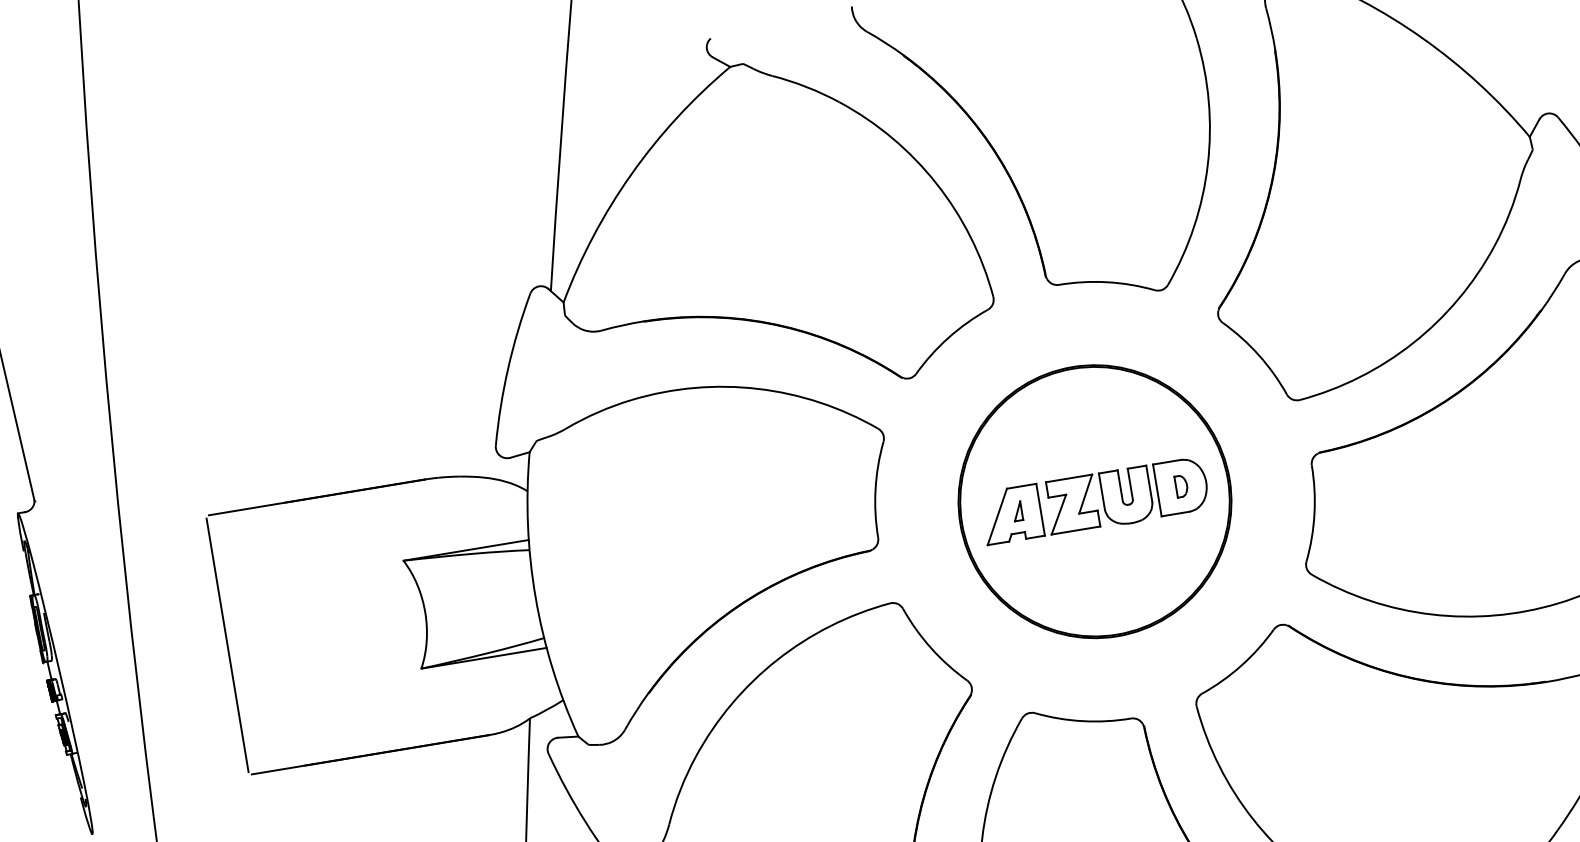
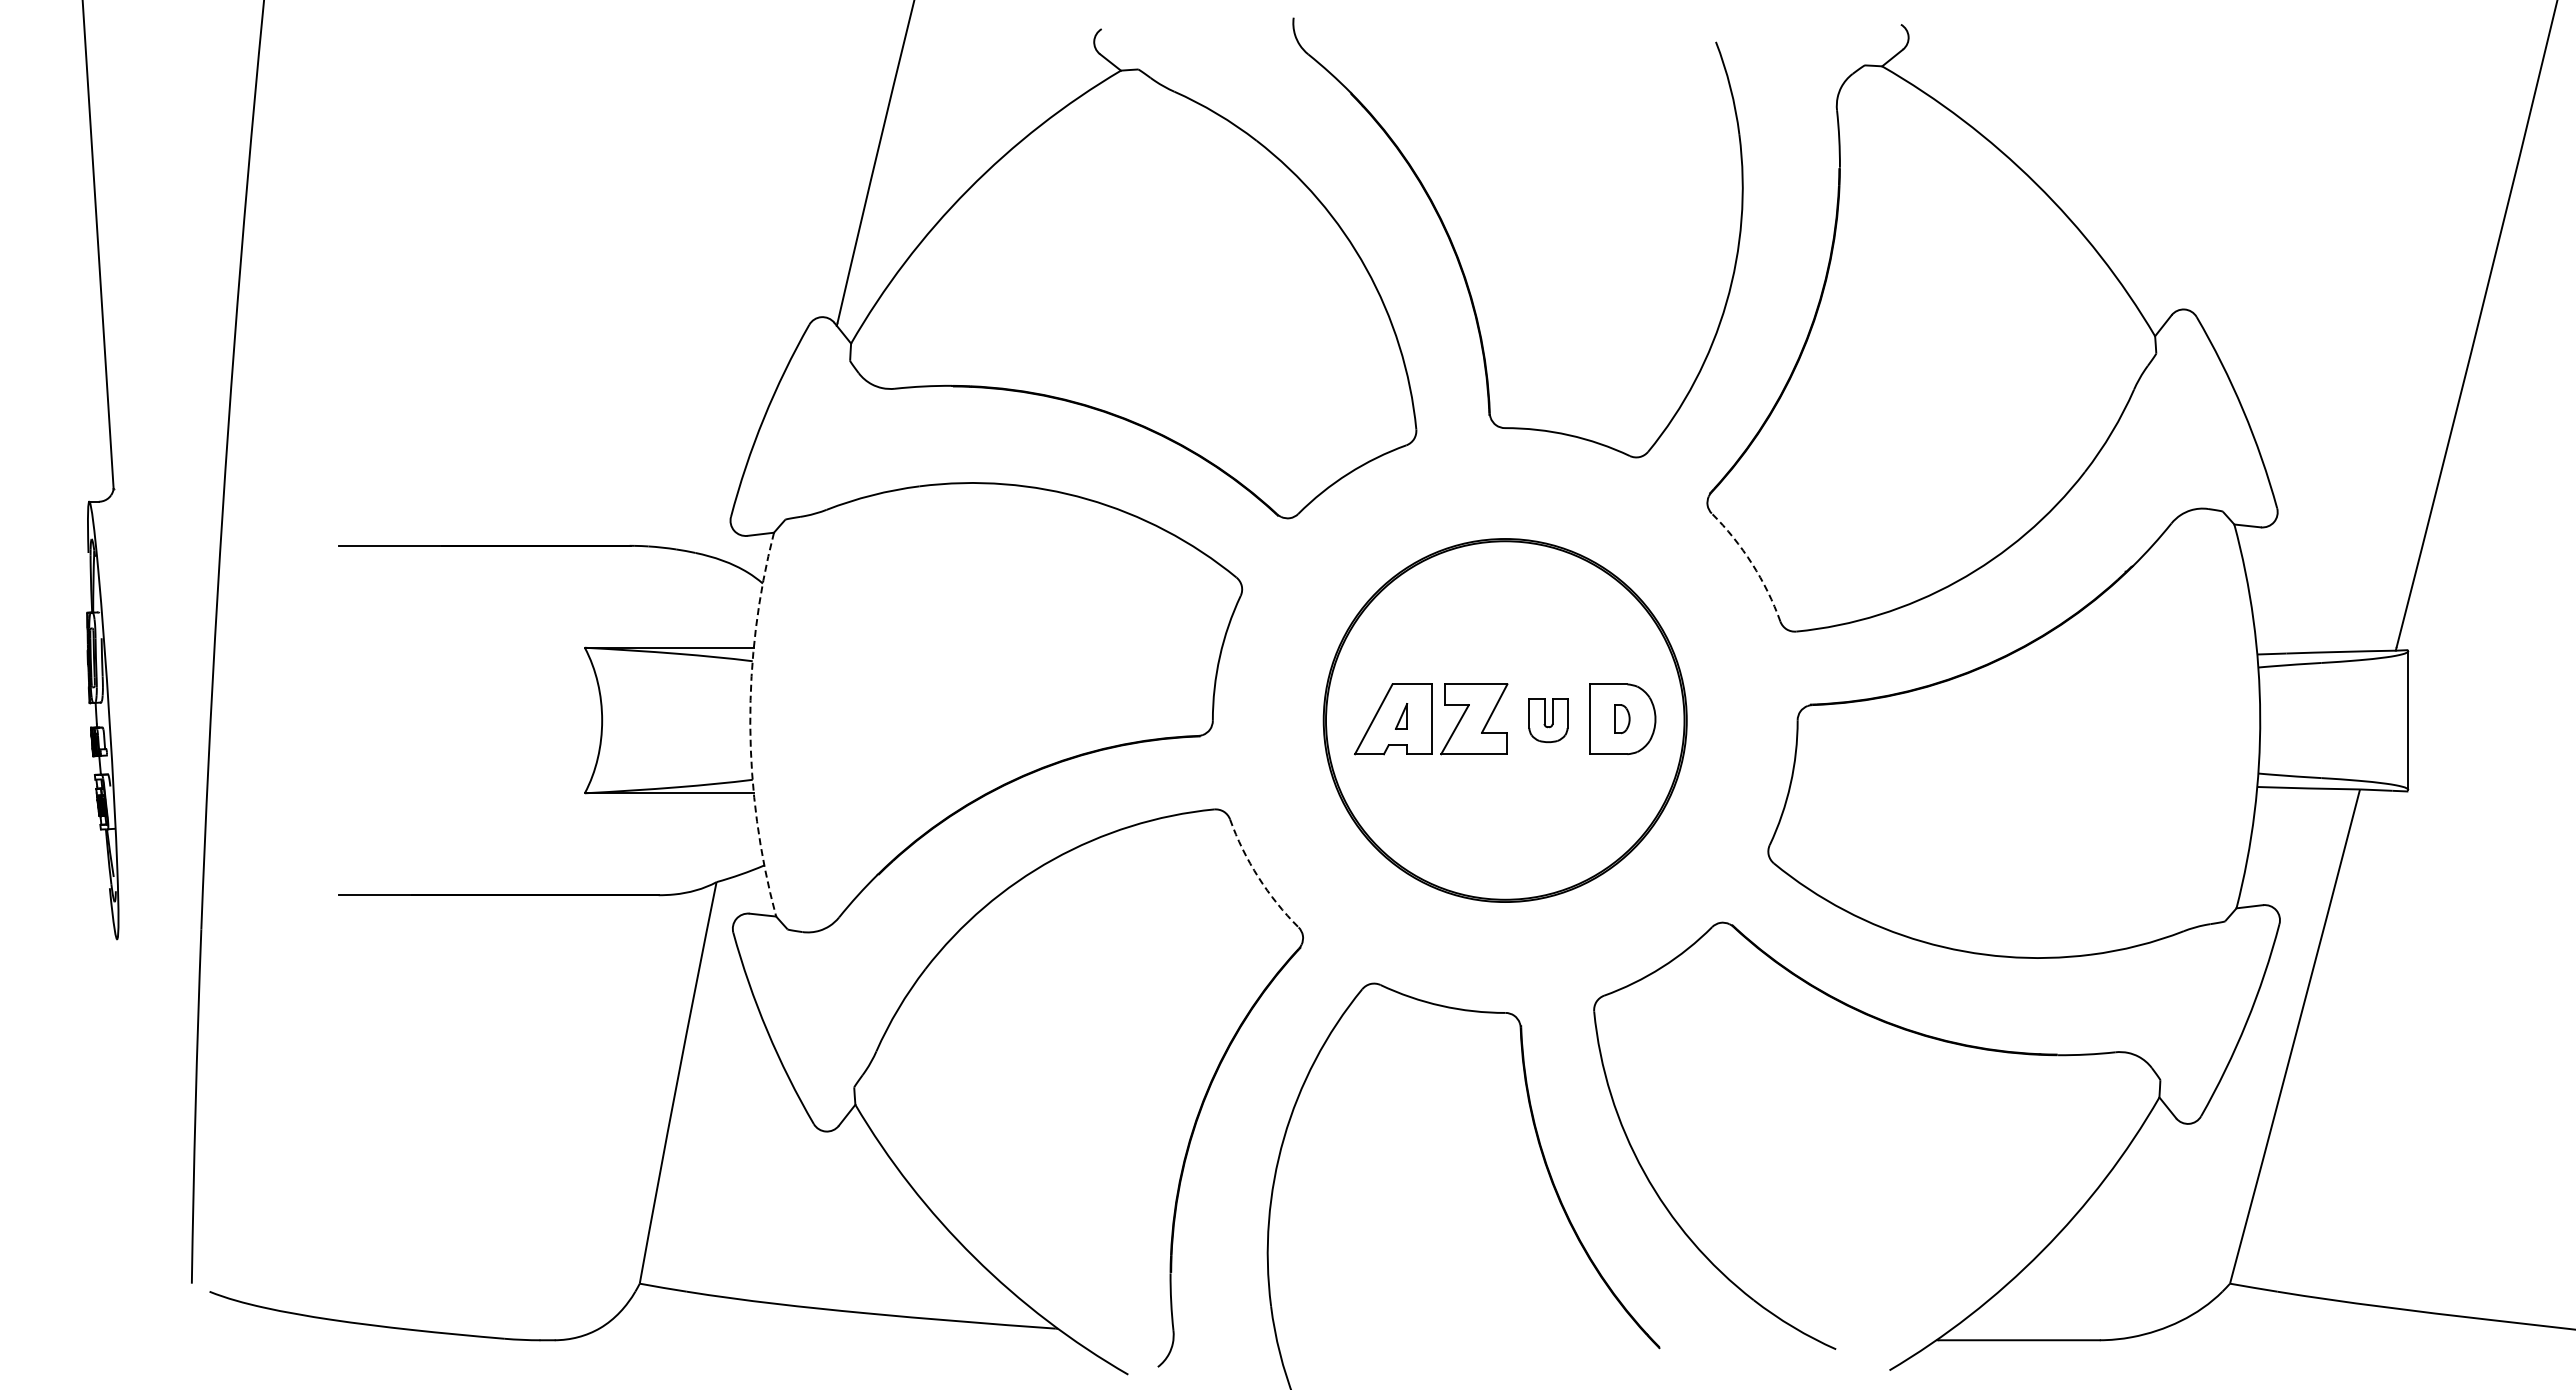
arc: (1259, 354) -> (1752, 563), solid -> dashed
part: (1127, 496) -> (1548, 720), size x0.6
arc: (535, 597) -> (750, 724), solid -> dashed
line: (227, 645) -> (335, 720), removed
arc: (931, 648) -> (1258, 877), solid -> dashed

